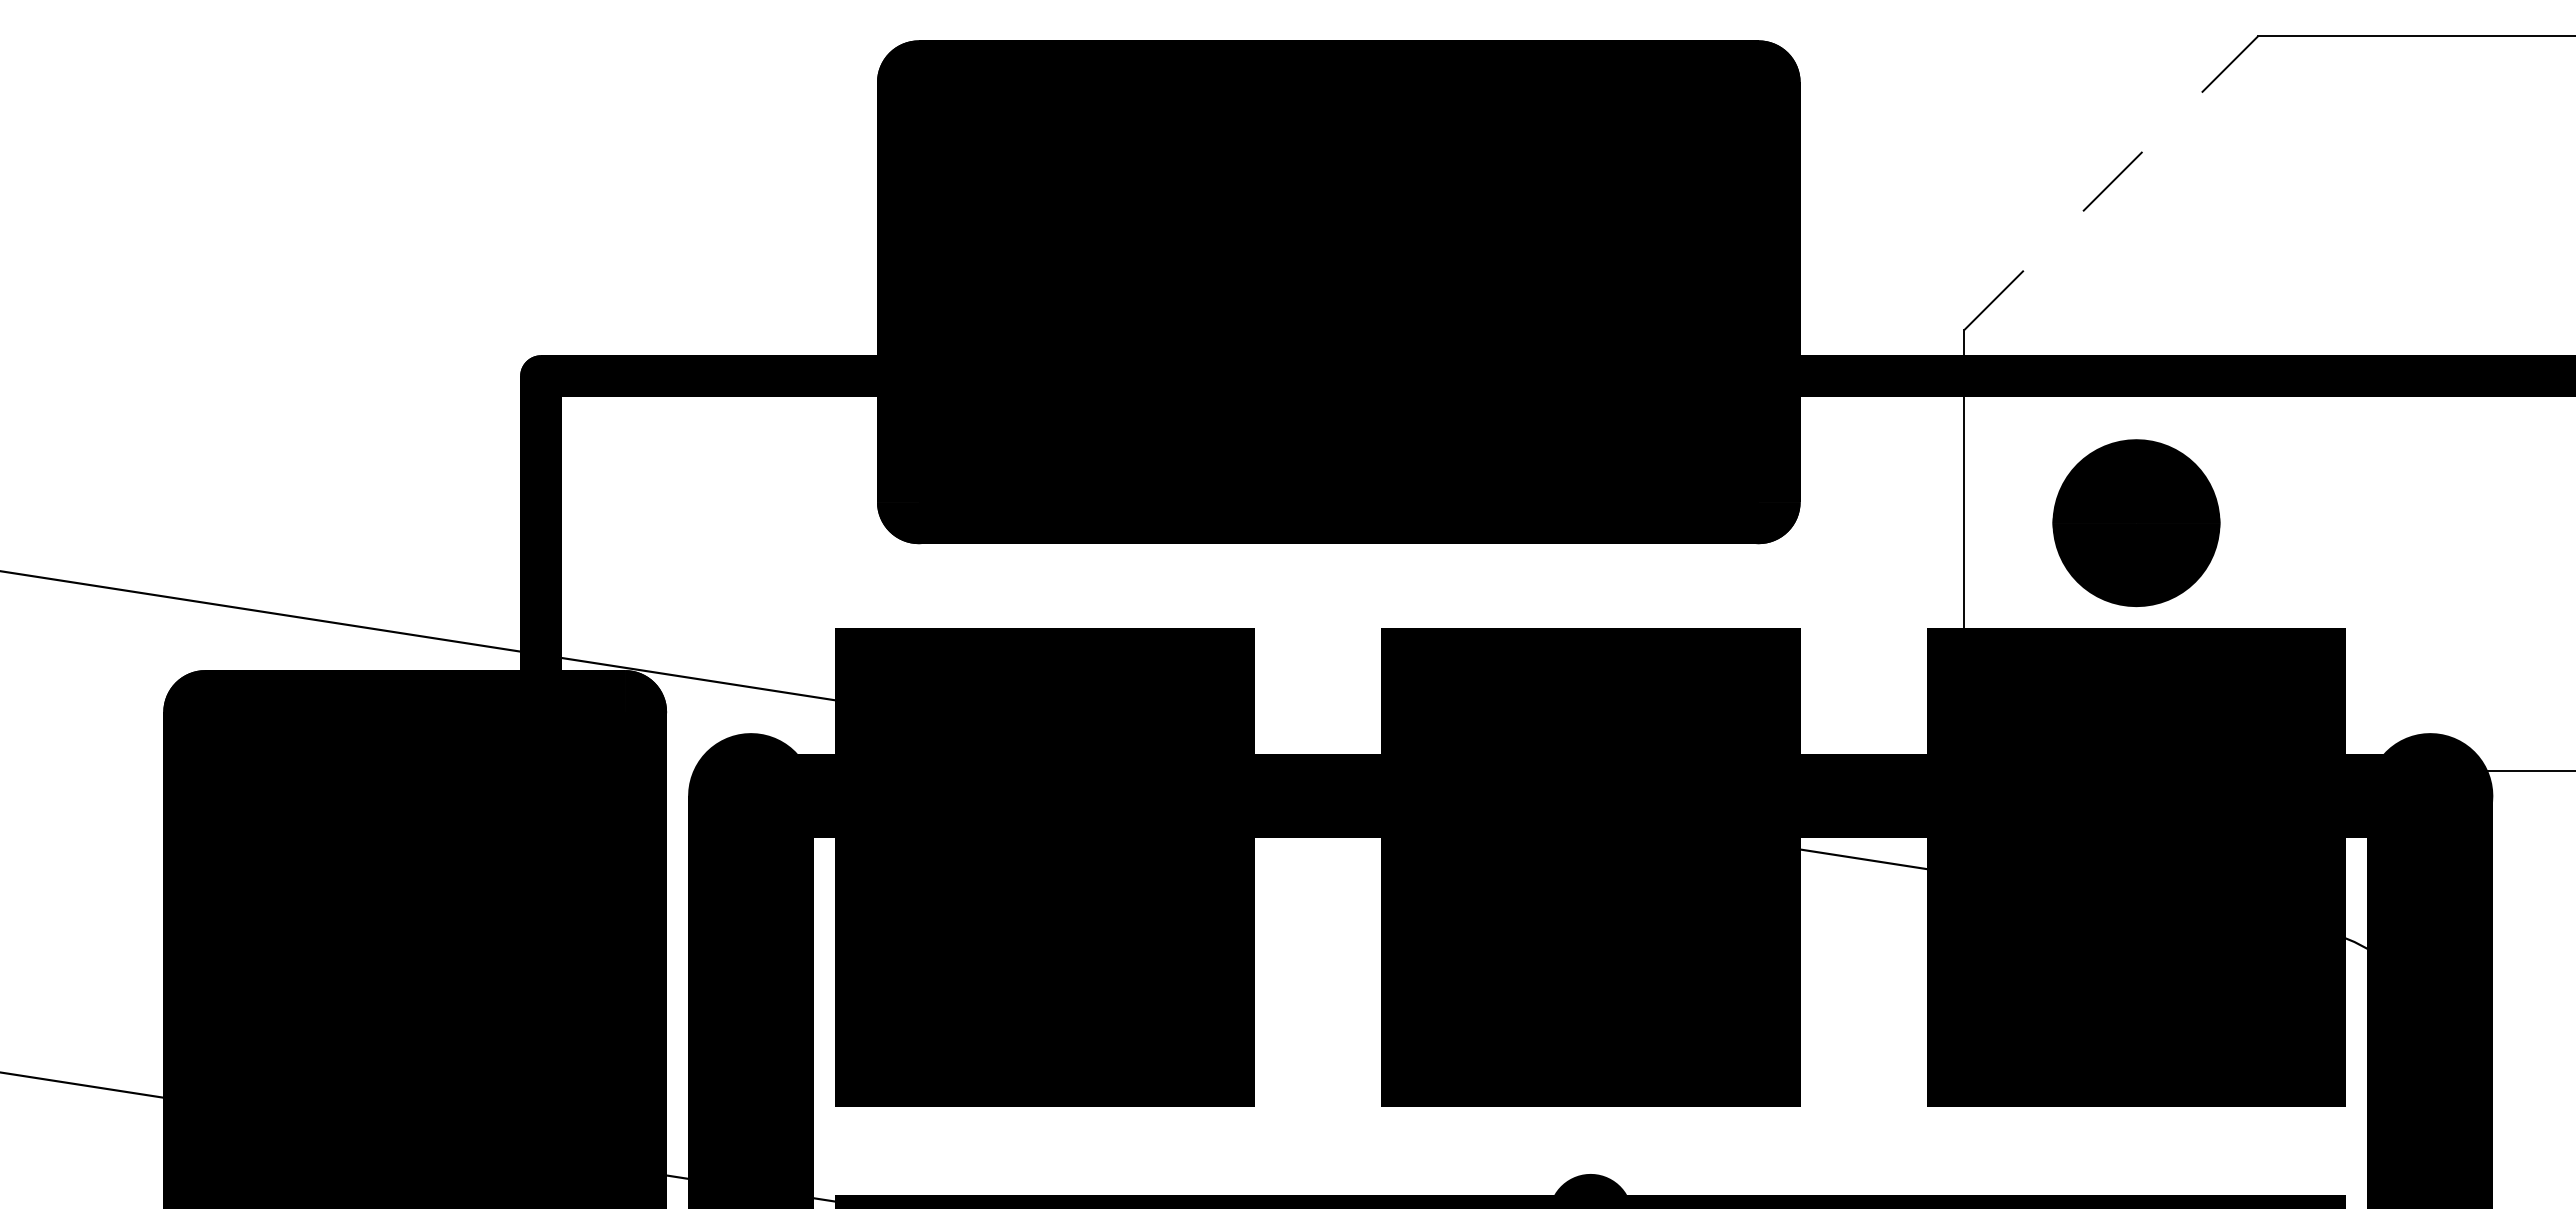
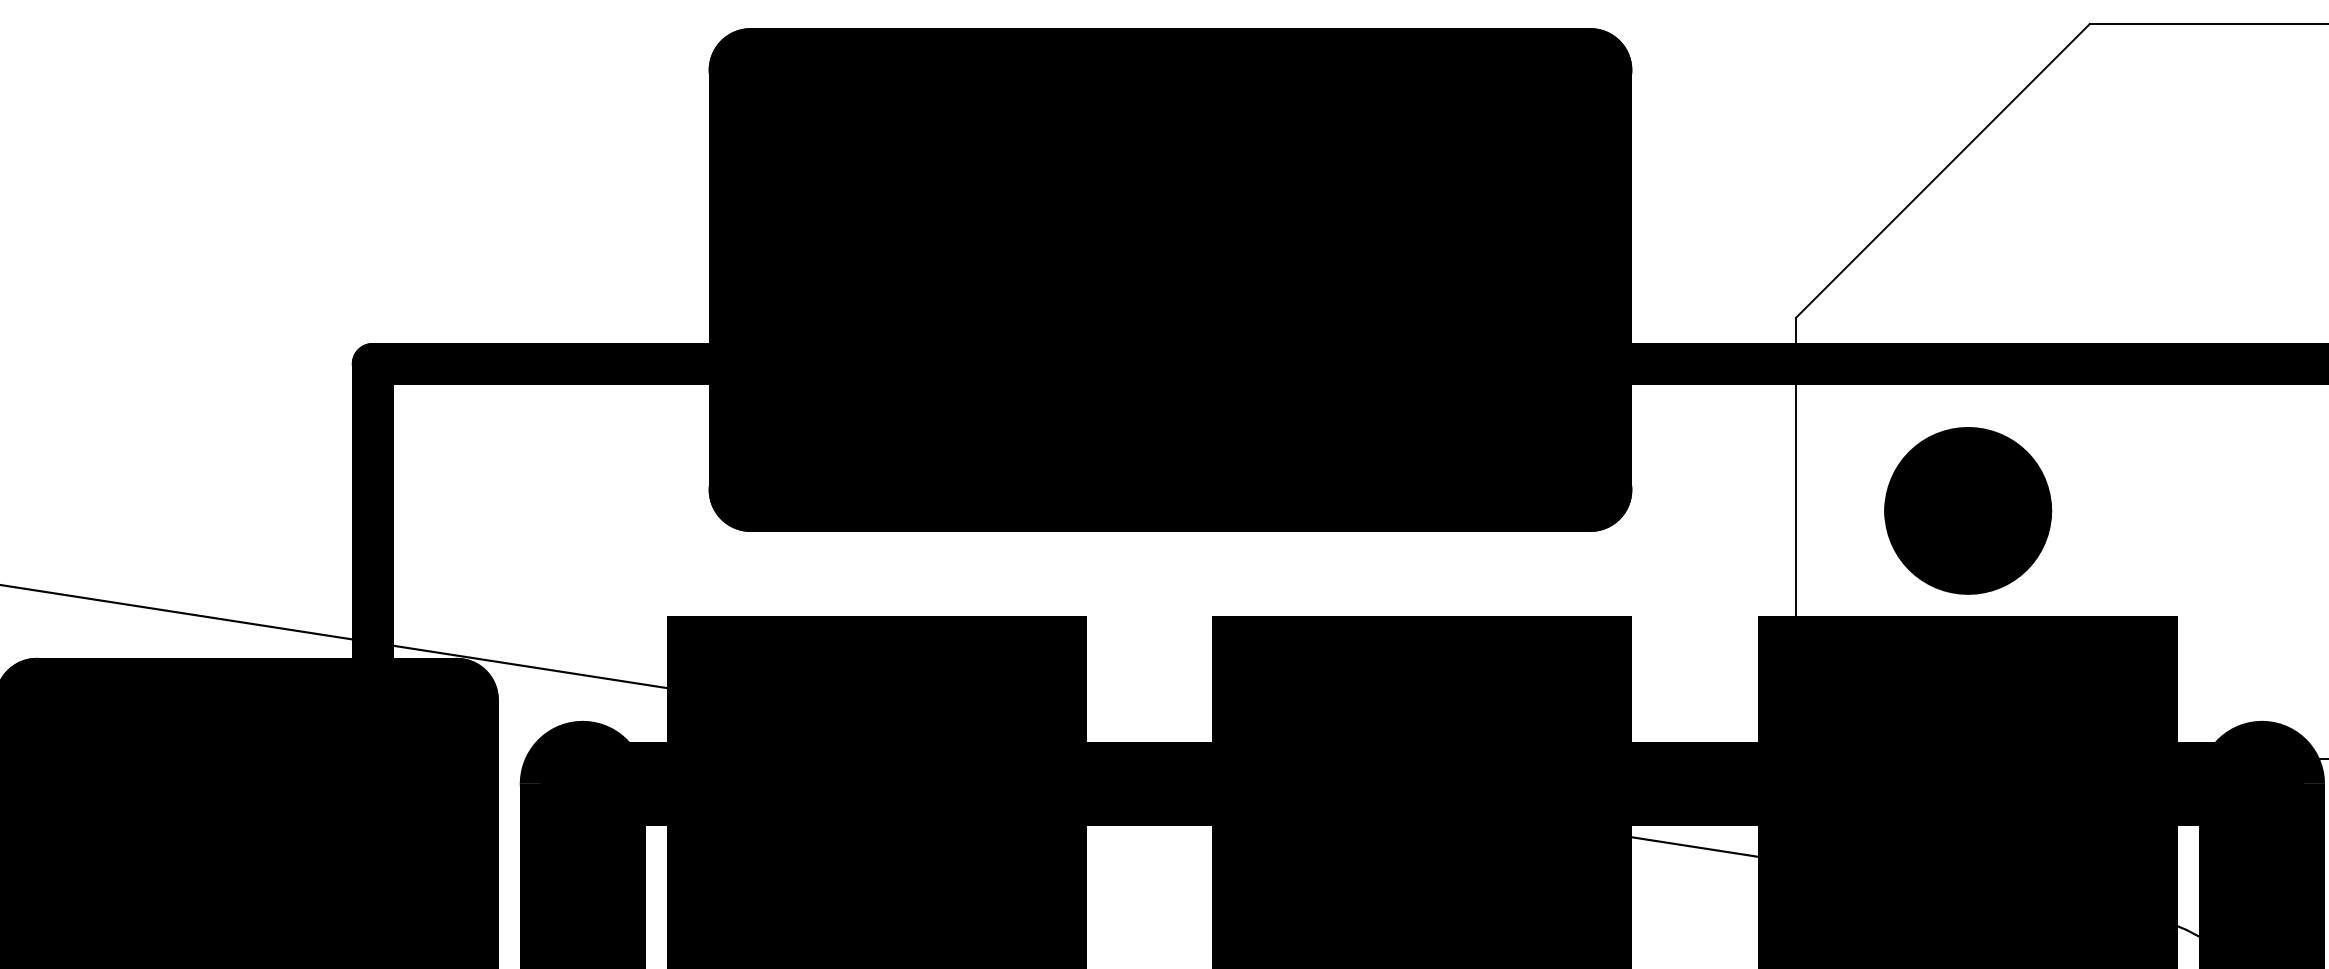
line: (2111, 183) -> (1943, 171), dashed -> solid

